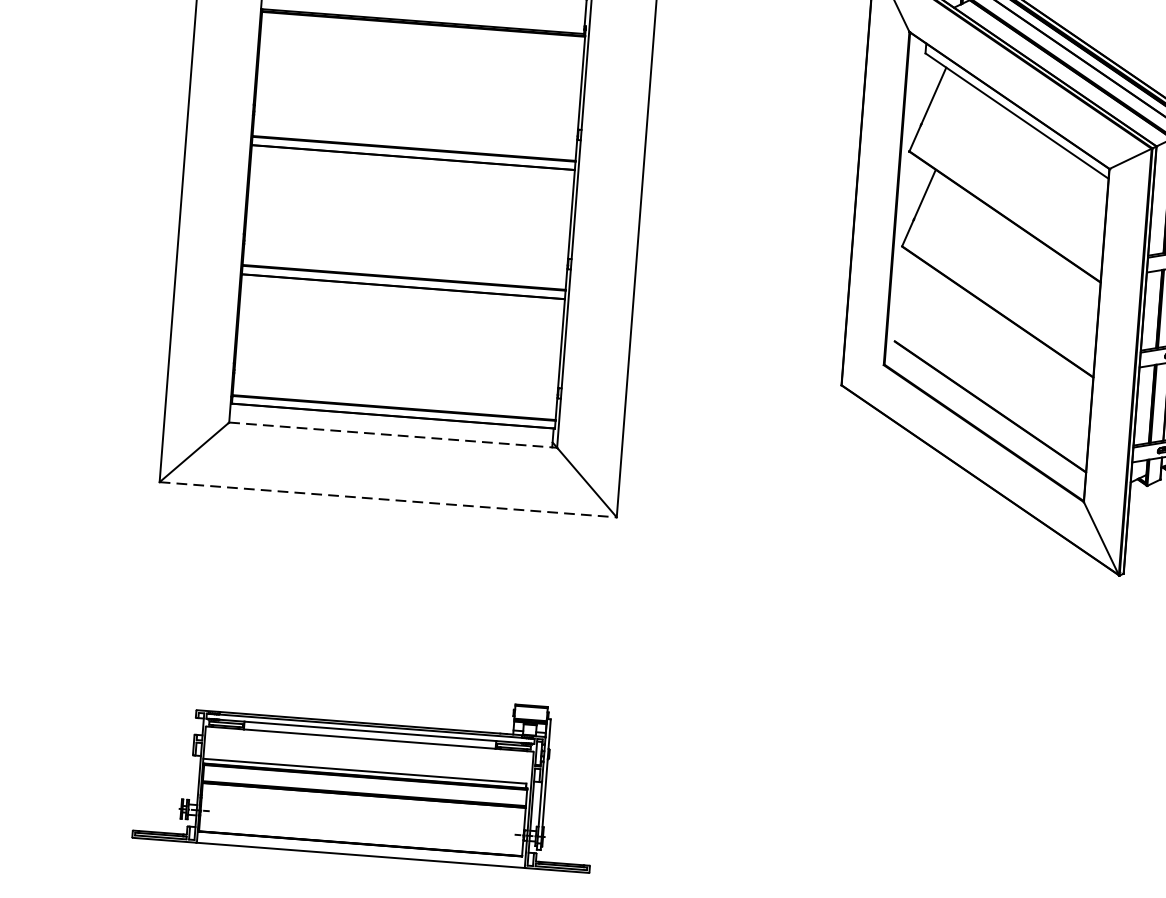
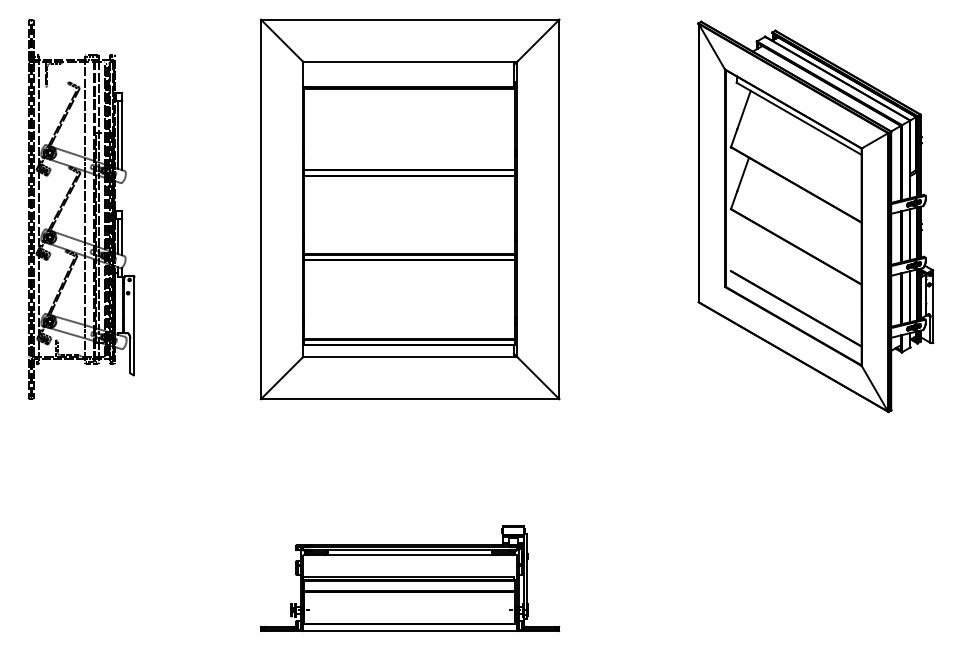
line: (393, 435) -> (410, 357), dashed -> solid
line: (388, 500) -> (410, 399), dashed -> solid

